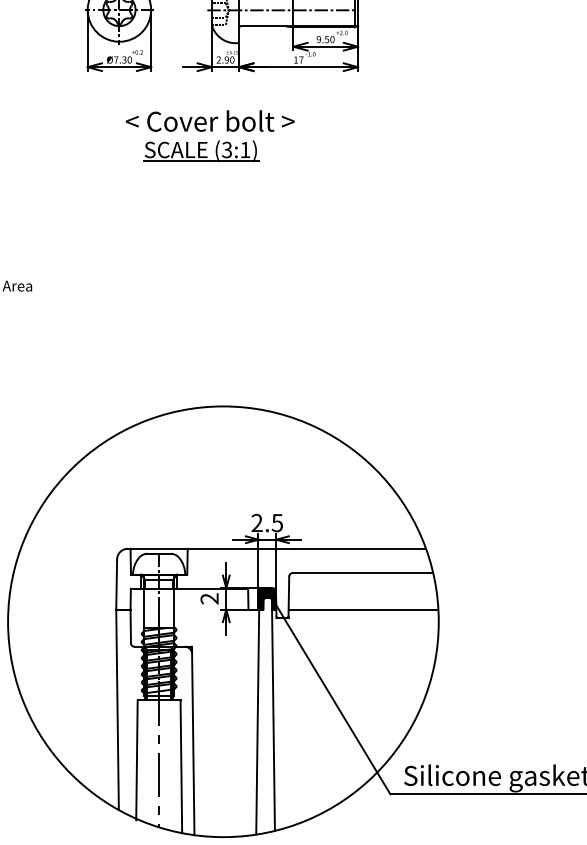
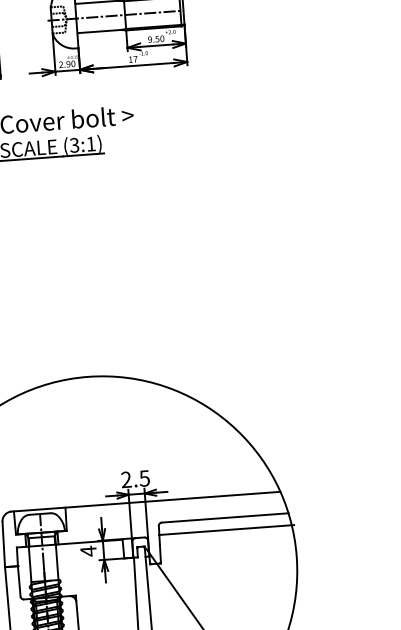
text: (209, 598) -> (88, 551), 2 -> 4
hatch: (267, 598) -> (140, 547), removed
line: (363, 609) -> (226, 529), moved

